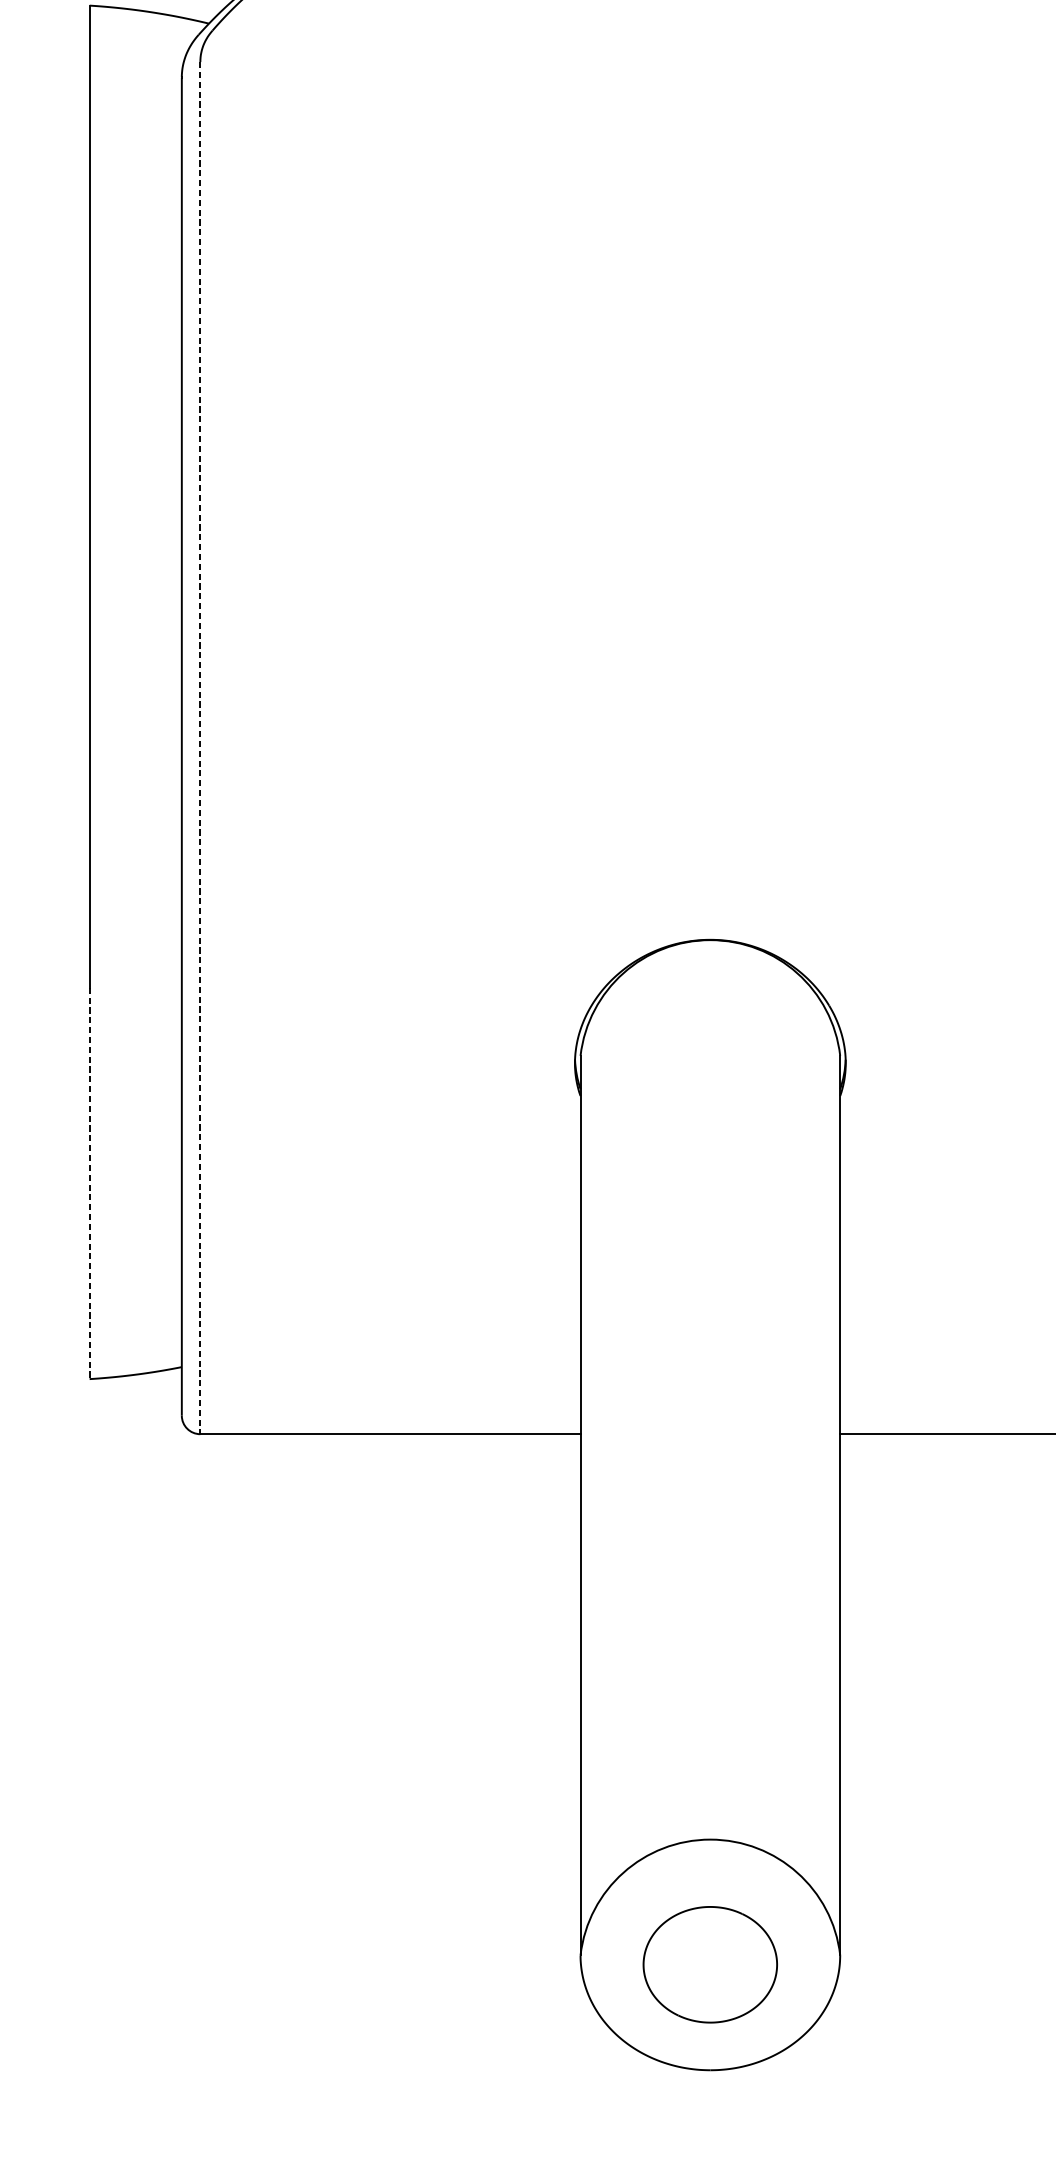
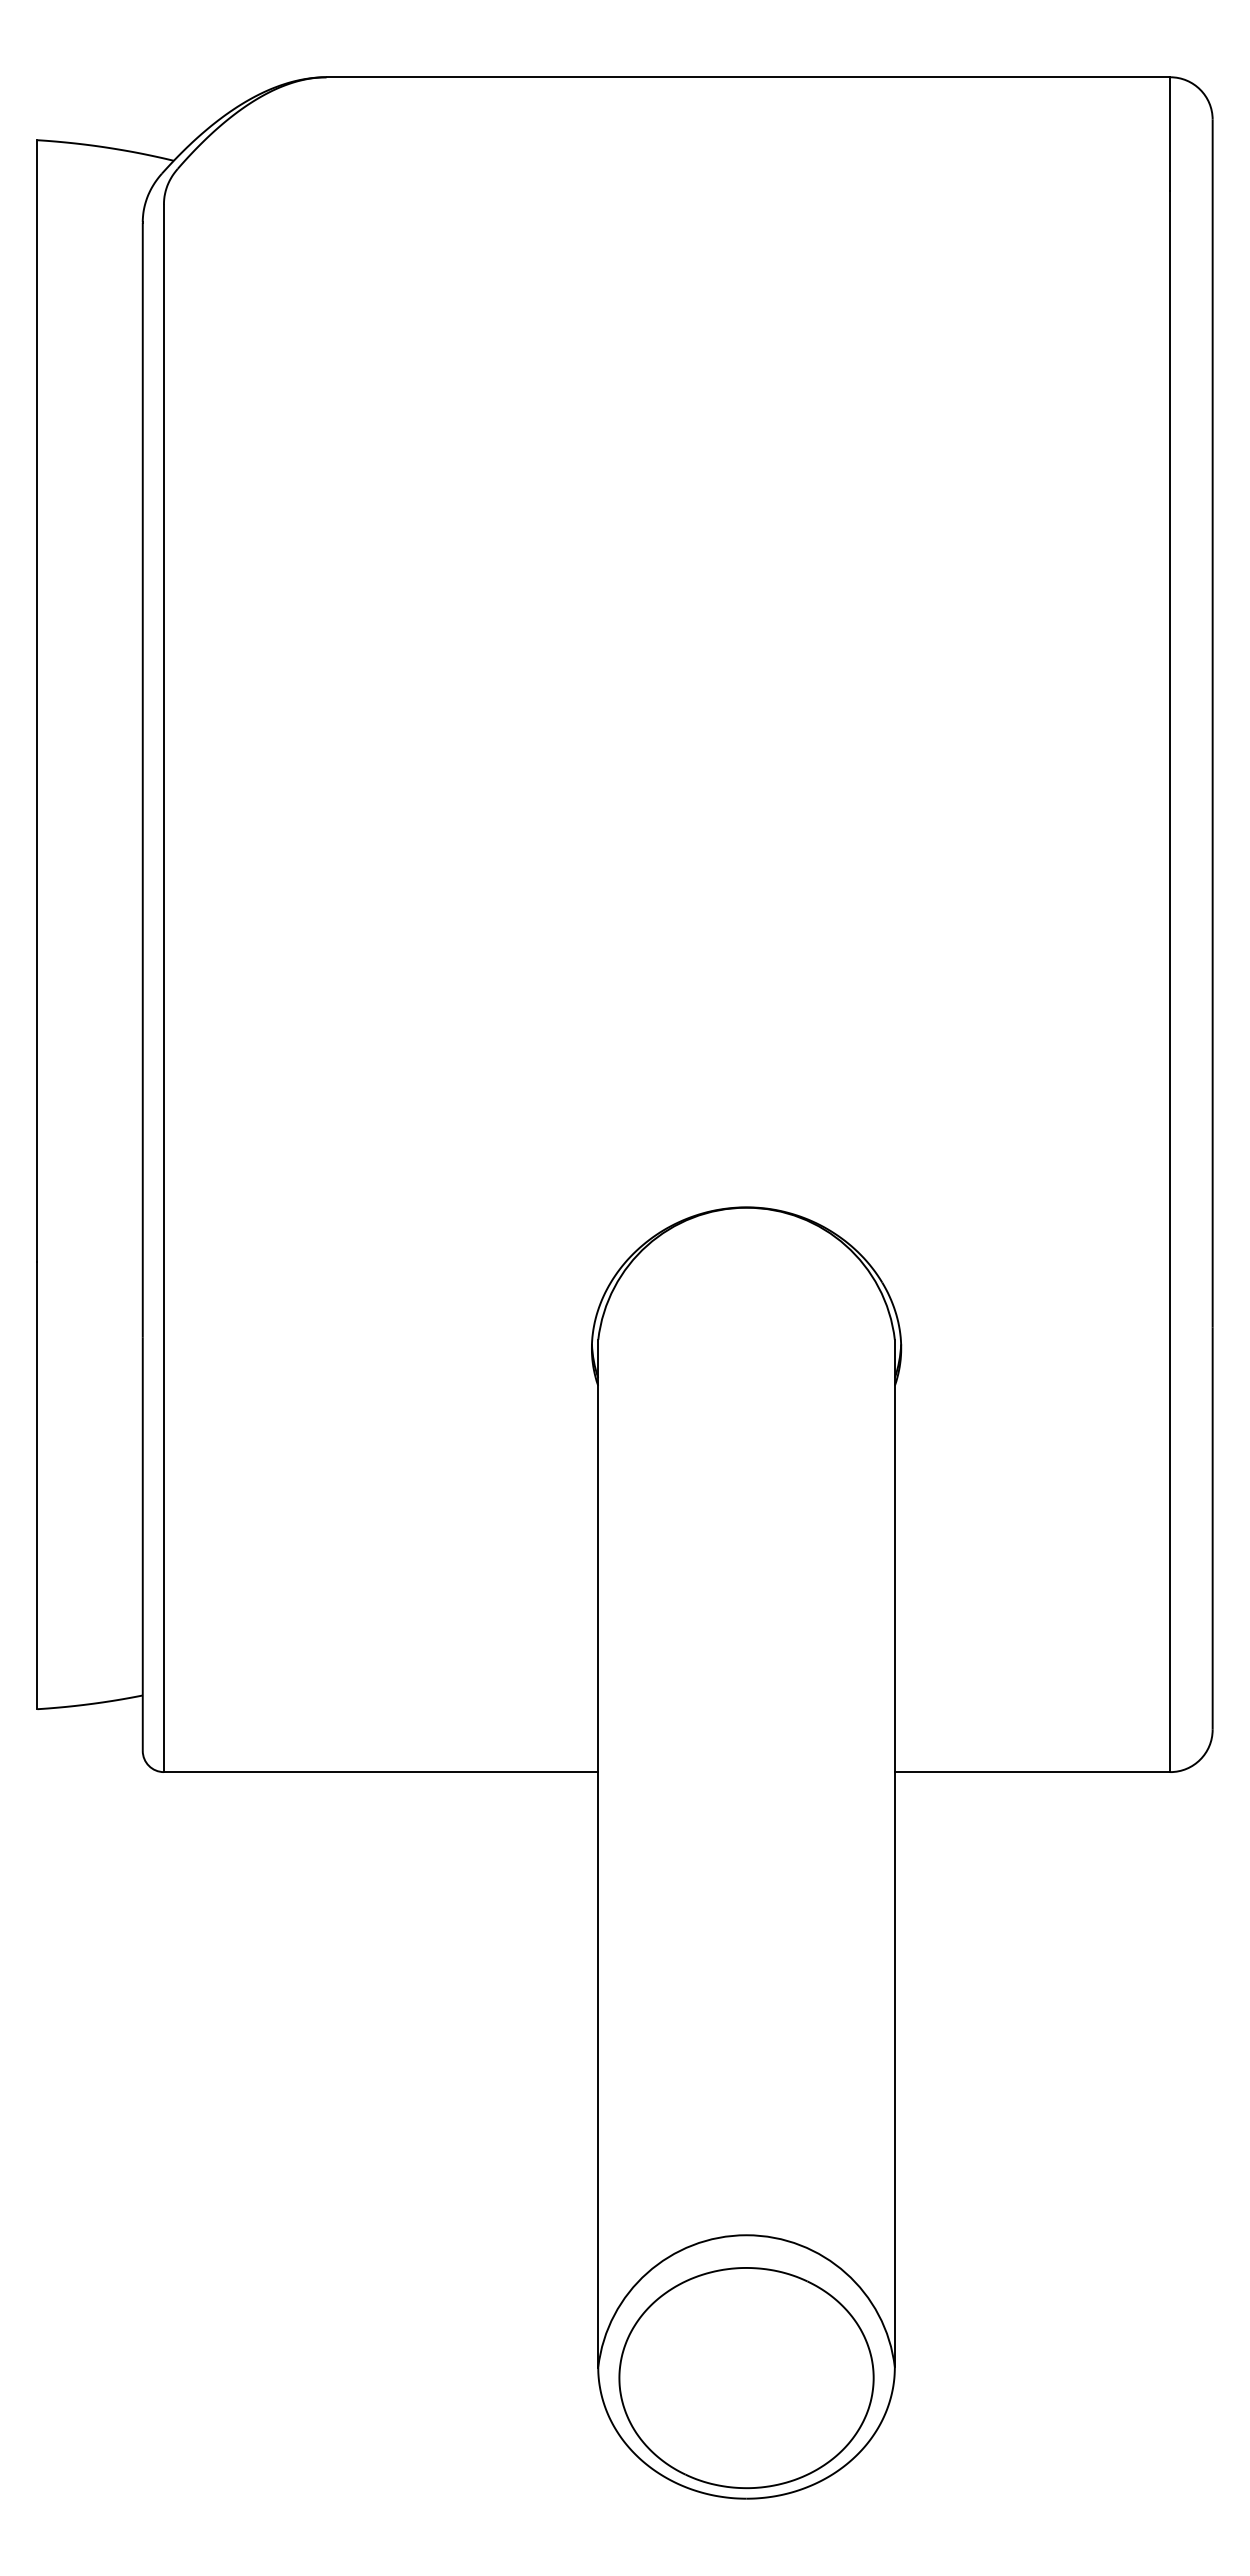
line: (199, 748) -> (163, 988), dashed -> solid
line: (89, 1183) -> (37, 1485), dashed -> solid
part: (710, 1965) -> (746, 2378), size x1.67

